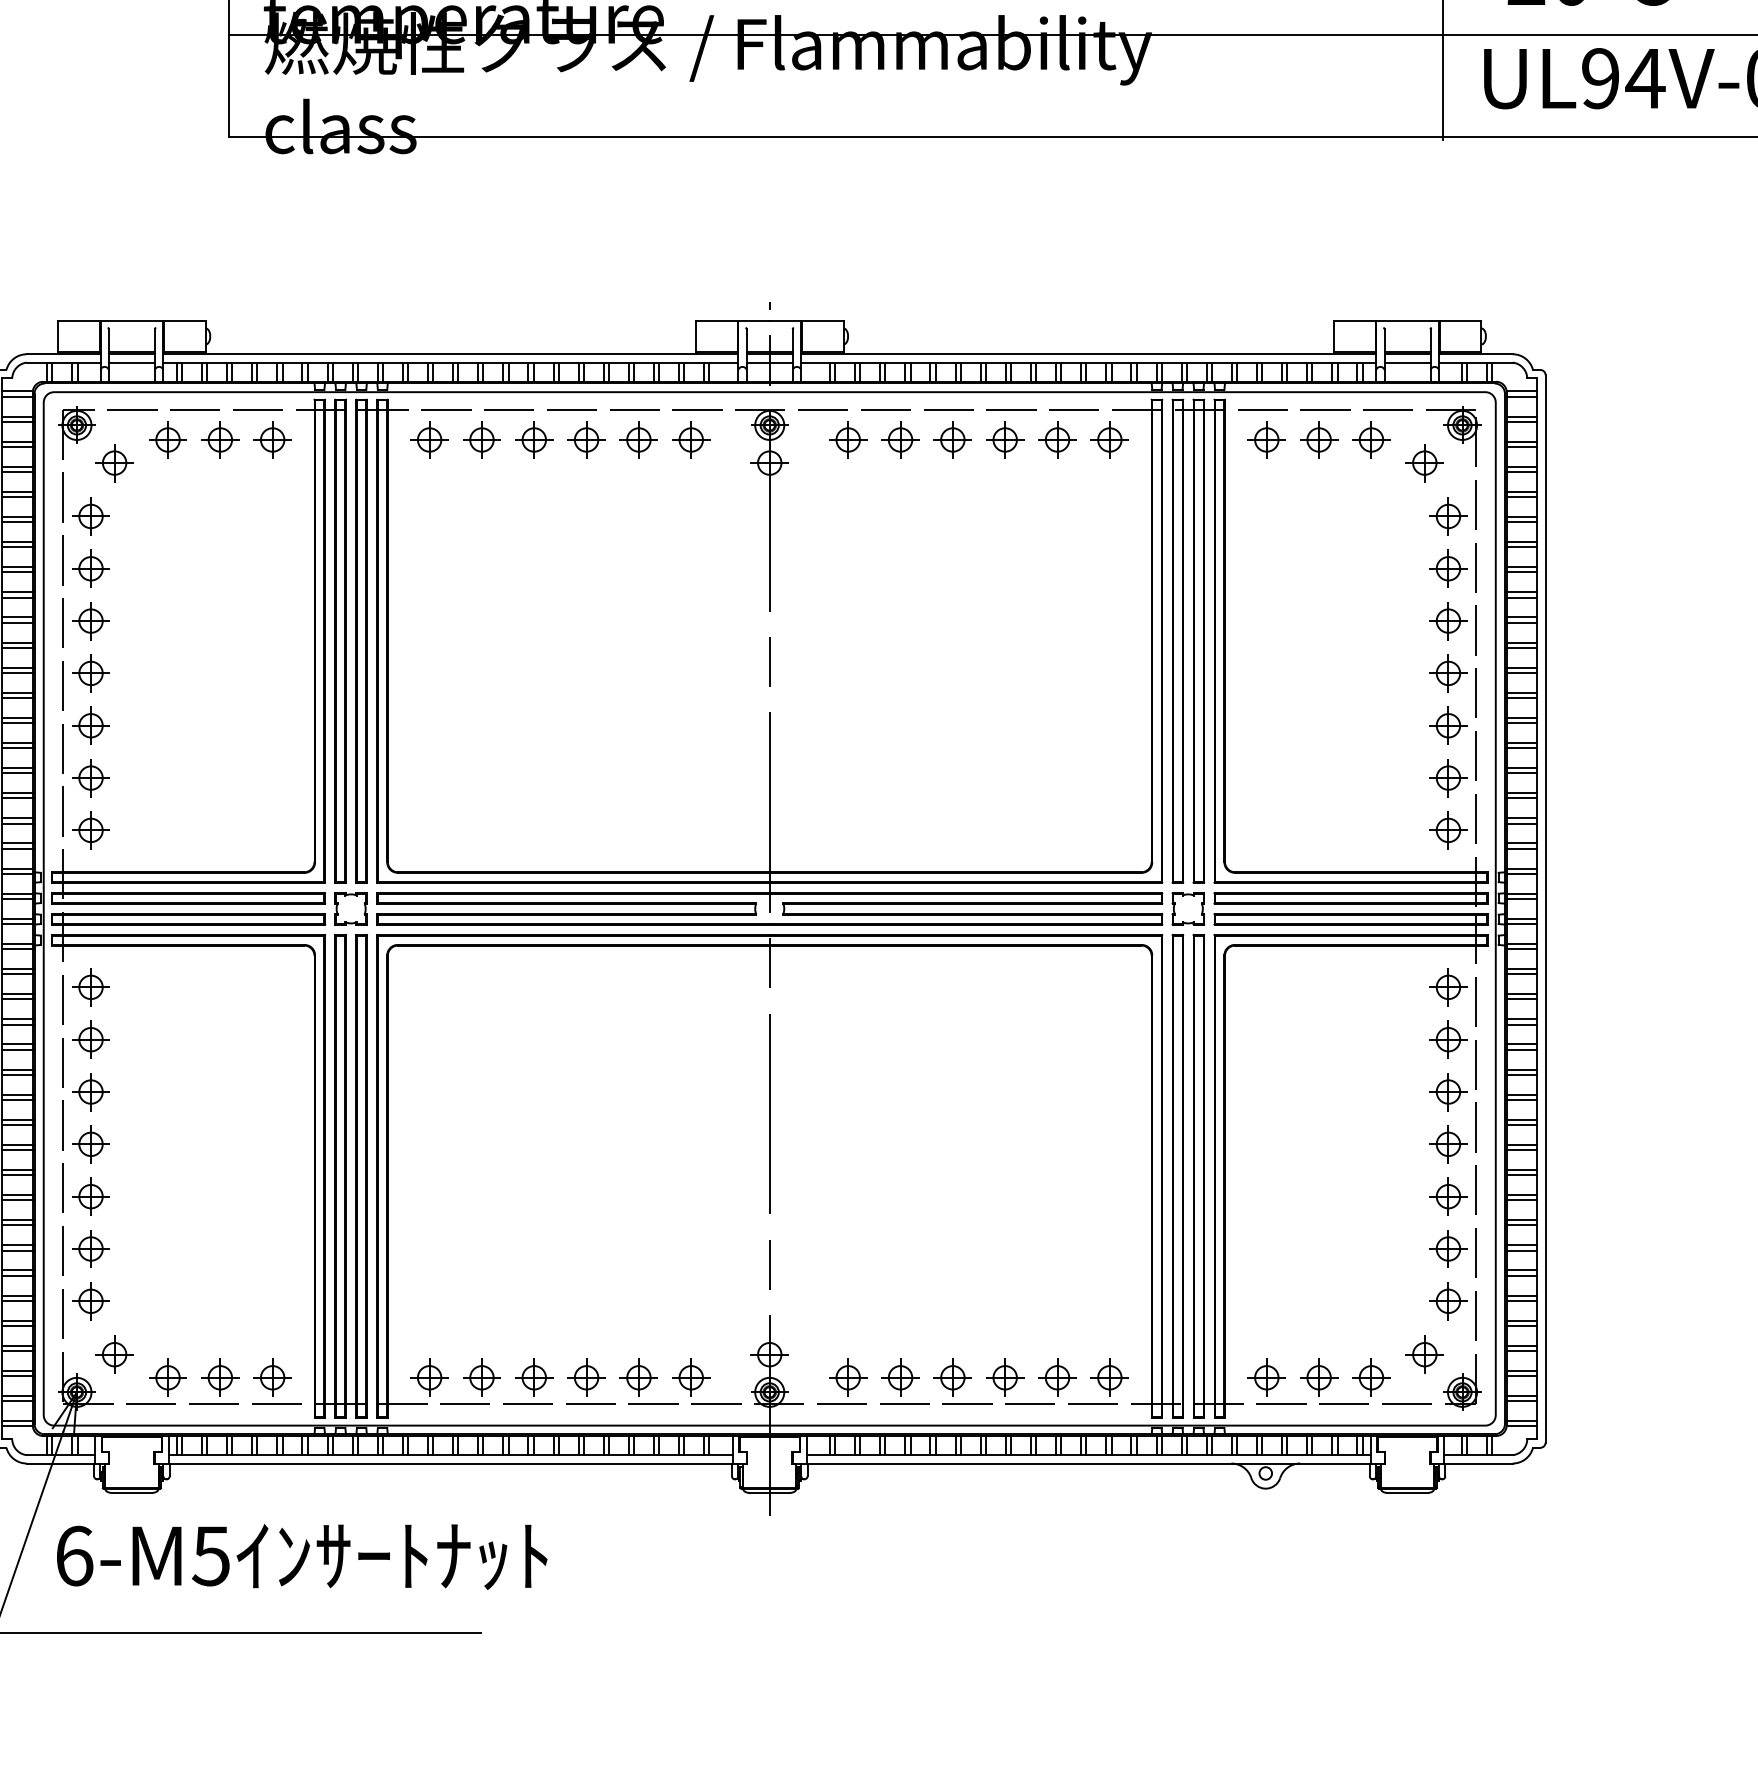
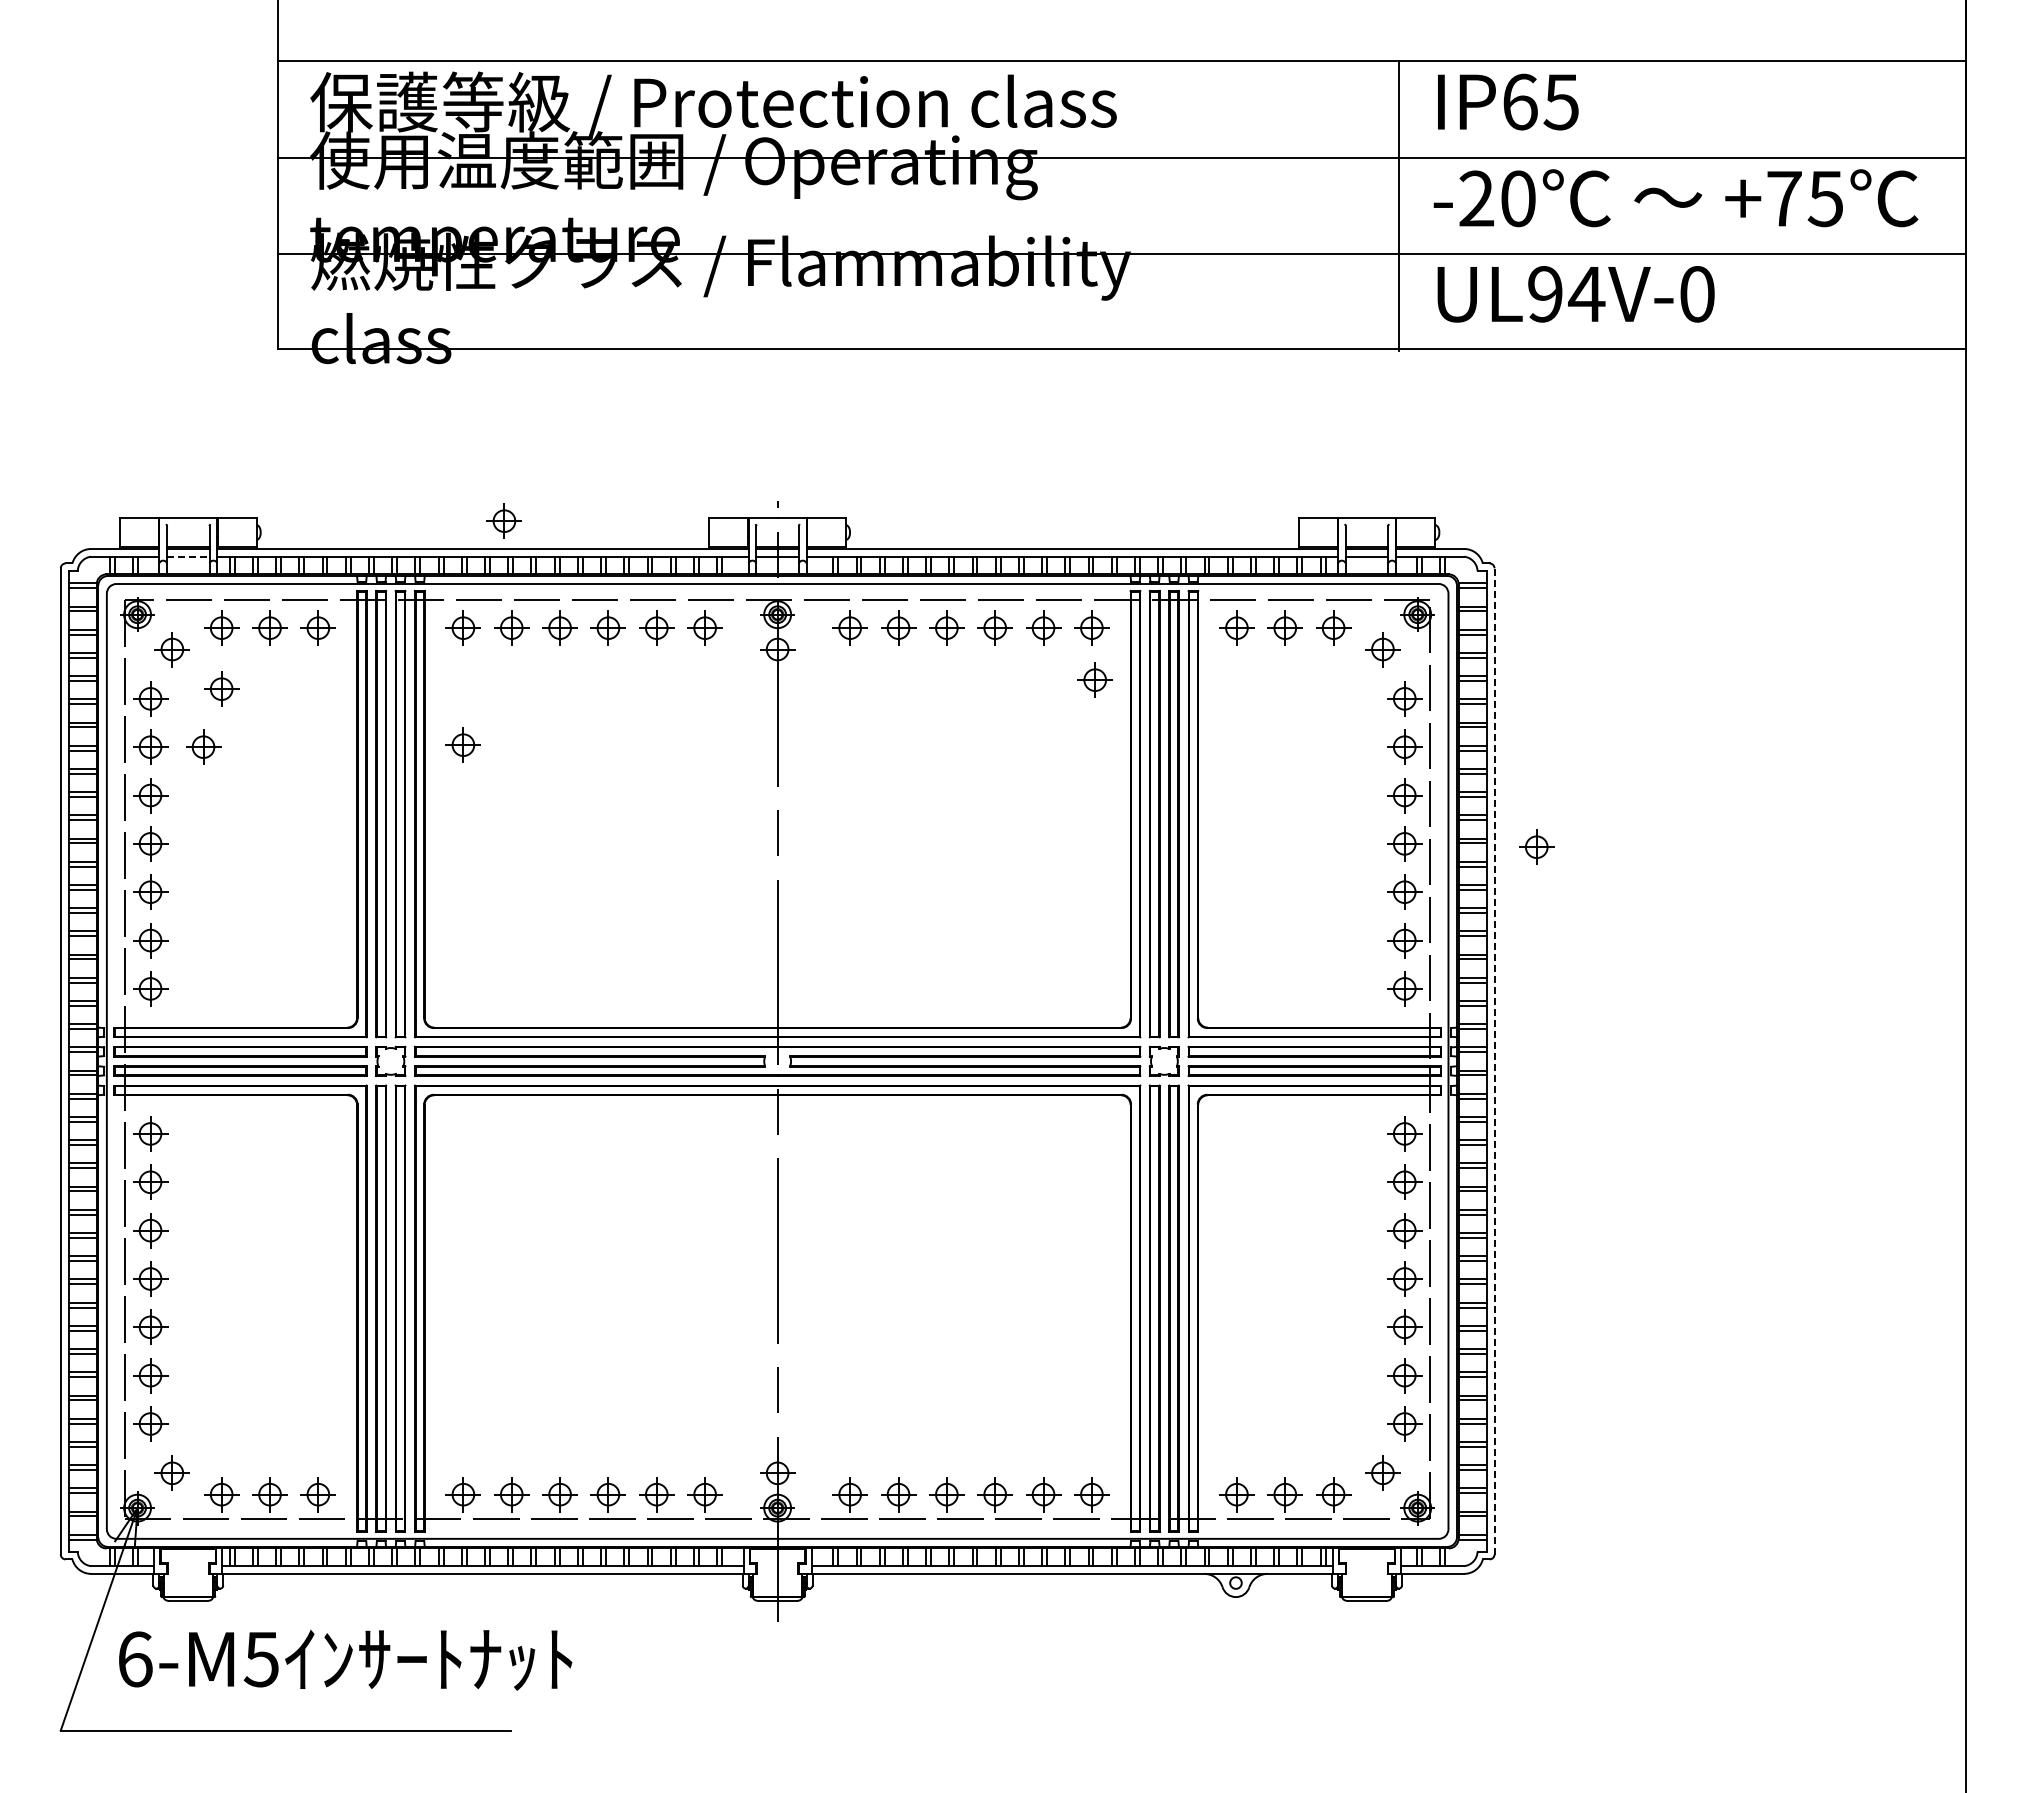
part: (473, 323) -> (503, 520), added
line: (132, 362) -> (188, 556), solid -> dashed
part: (1112, 495) -> (1094, 679), added
part: (167, 505) -> (221, 688), added
part: (428, 565) -> (462, 744), added
part: (148, 568) -> (203, 746), added
part: (1591, 676) -> (1536, 846), added
line: (1545, 907) -> (1494, 1060), solid -> dashed

